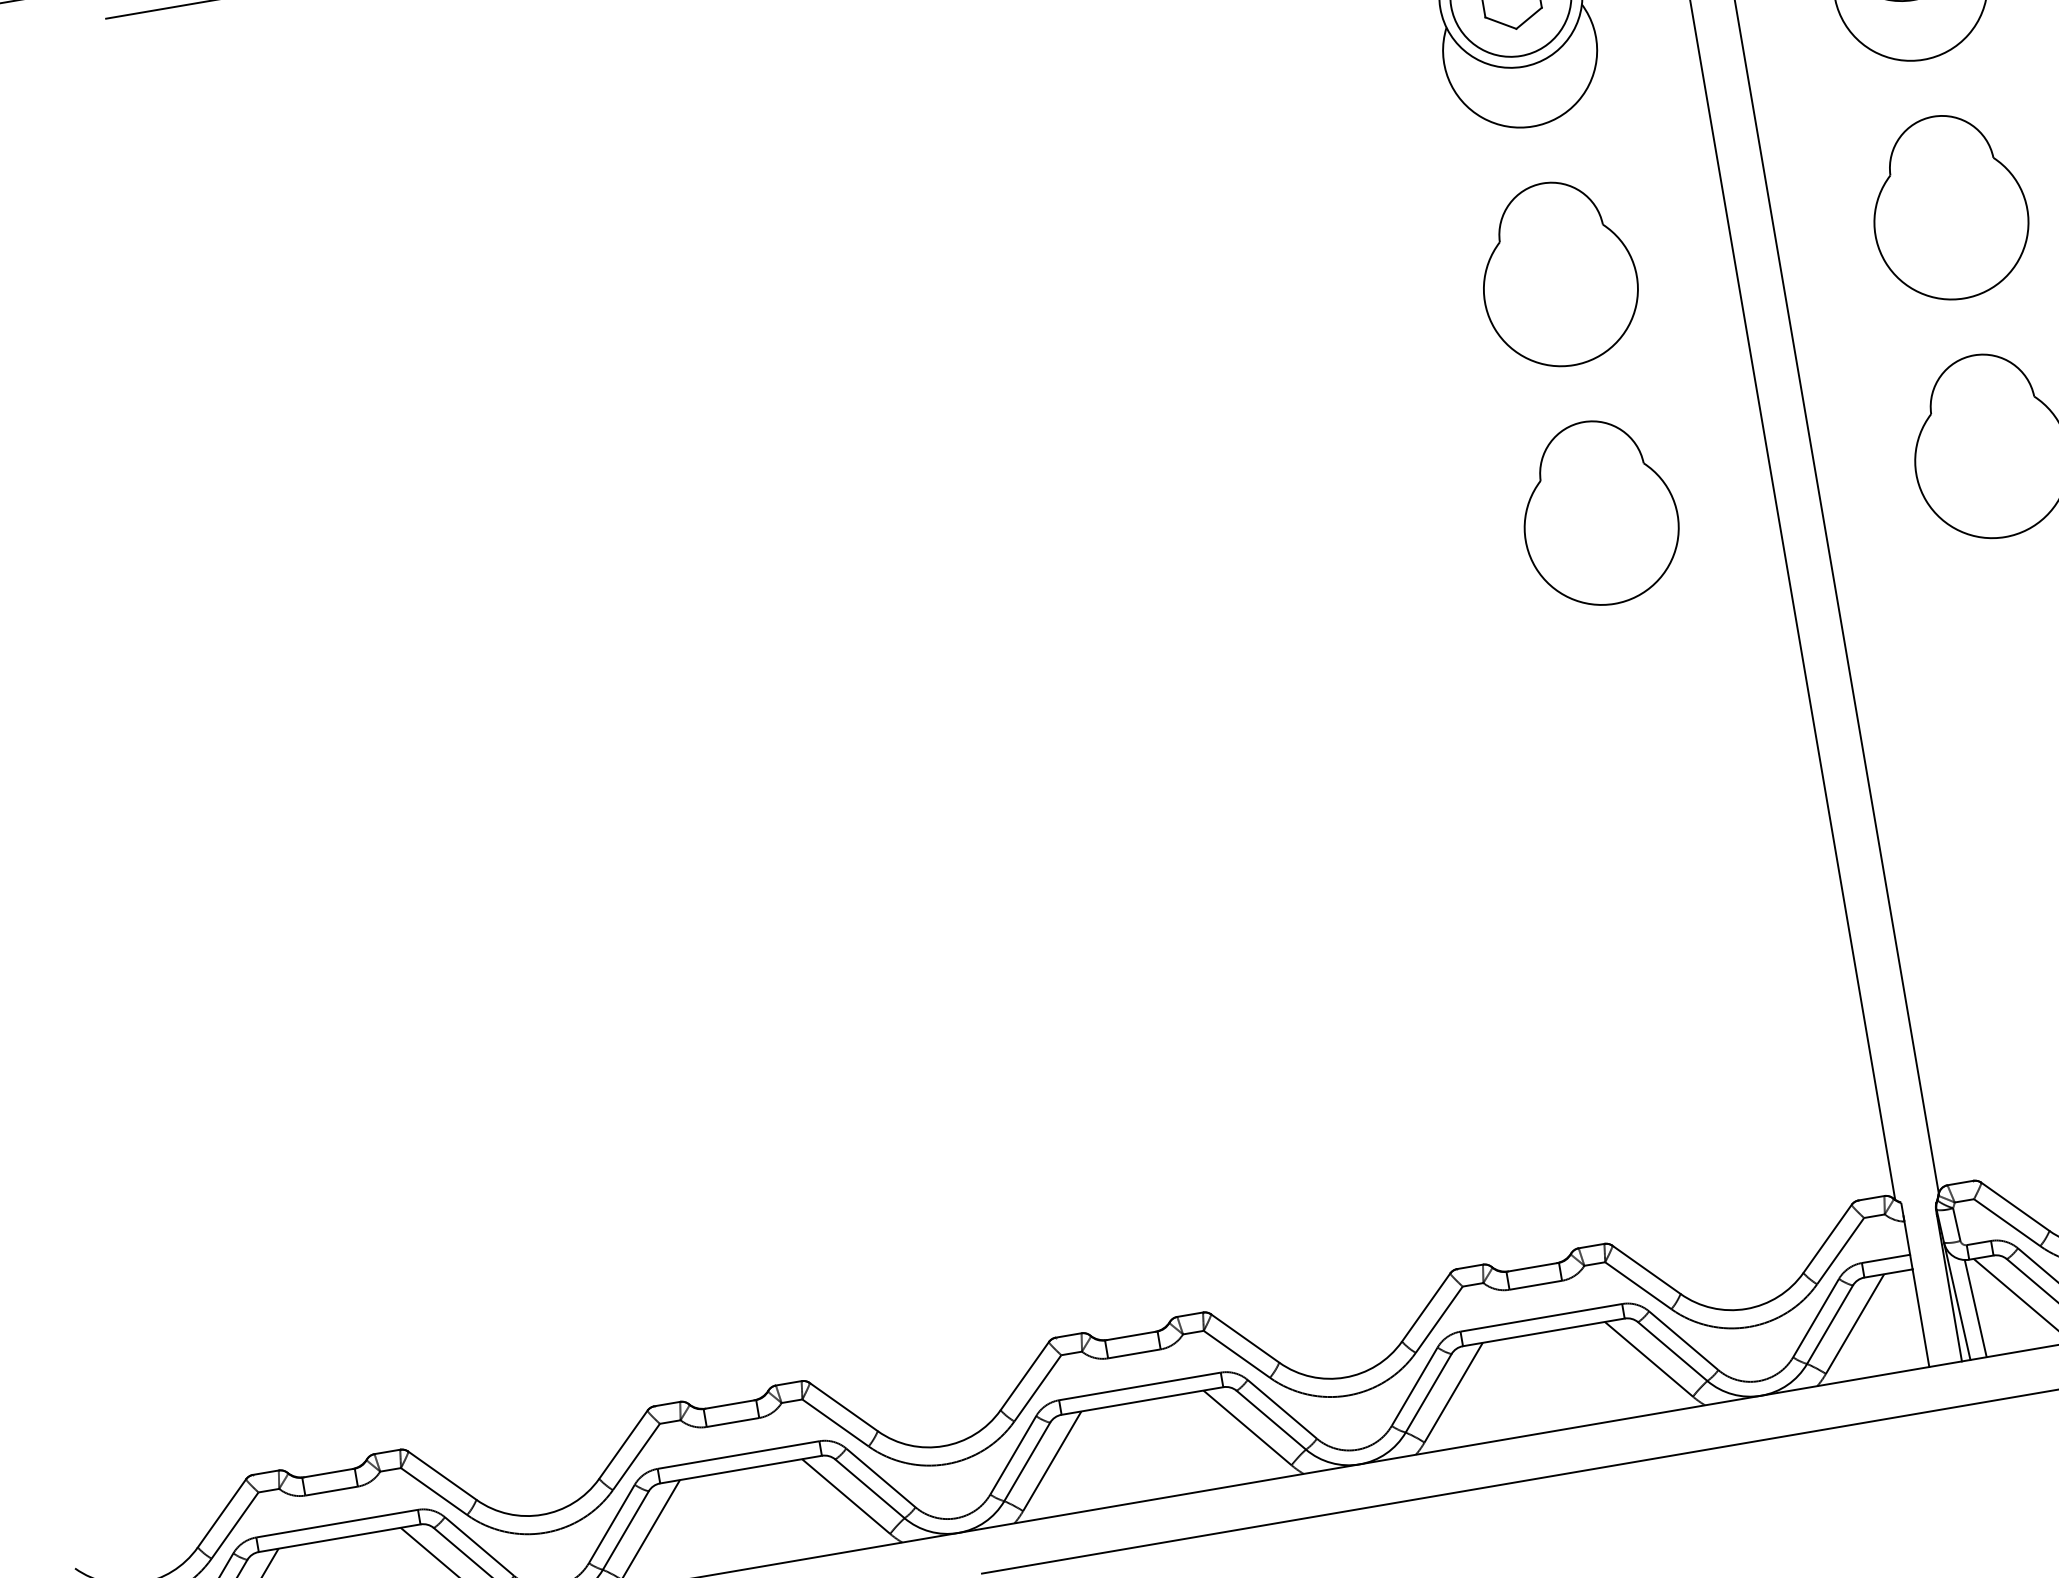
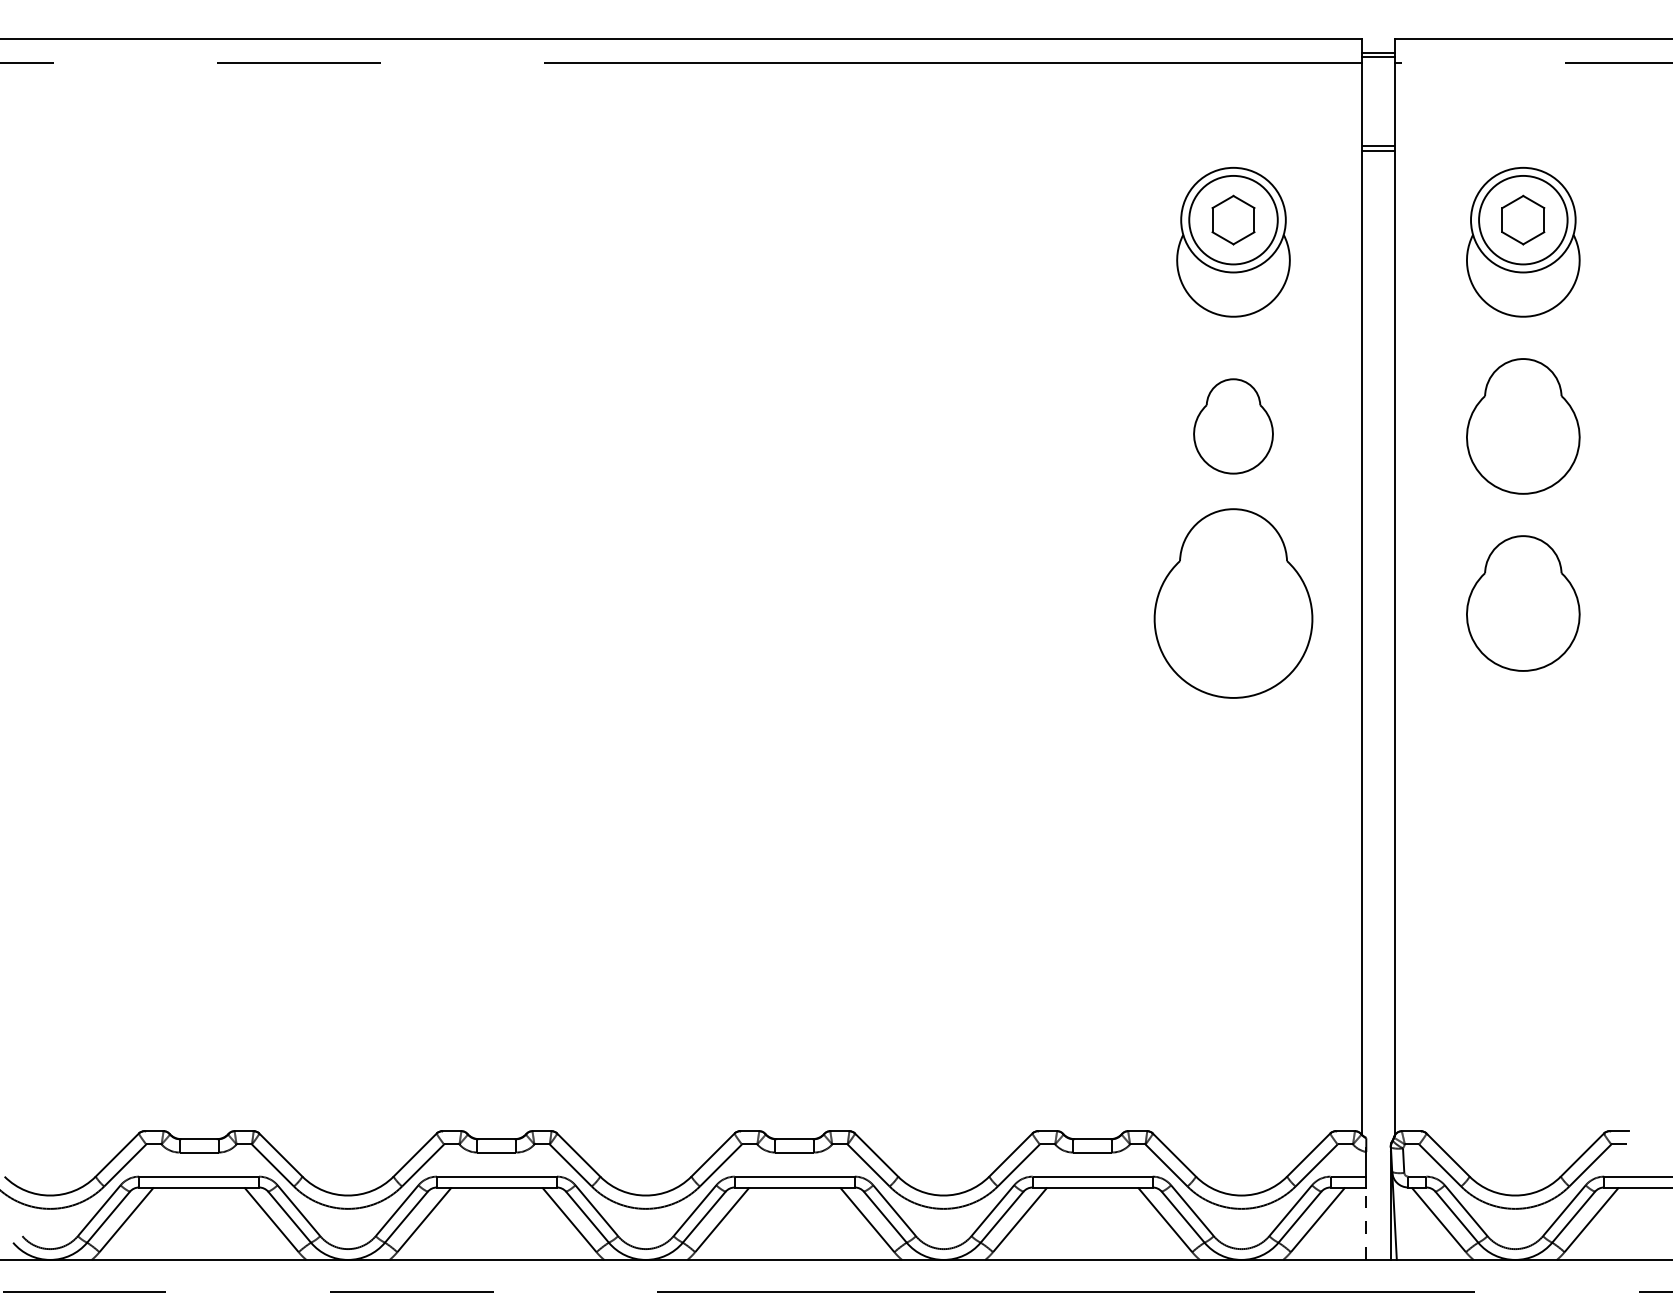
part: (1558, 274) -> (1233, 426), size x0.7
part: (1599, 512) -> (1233, 603), size x1.4
line: (1975, 1308) -> (1406, 1223), removed
line: (1921, 1317) -> (1366, 1223), solid -> dashed

